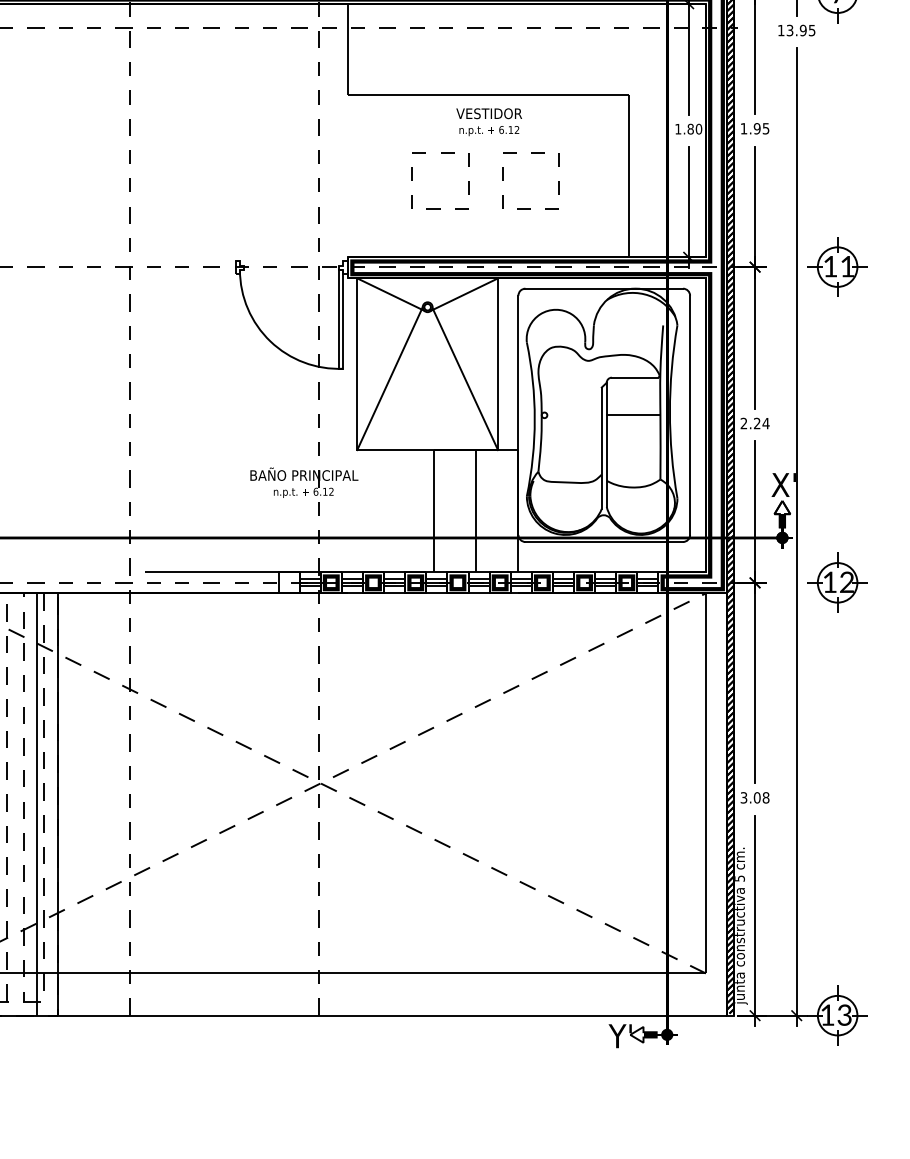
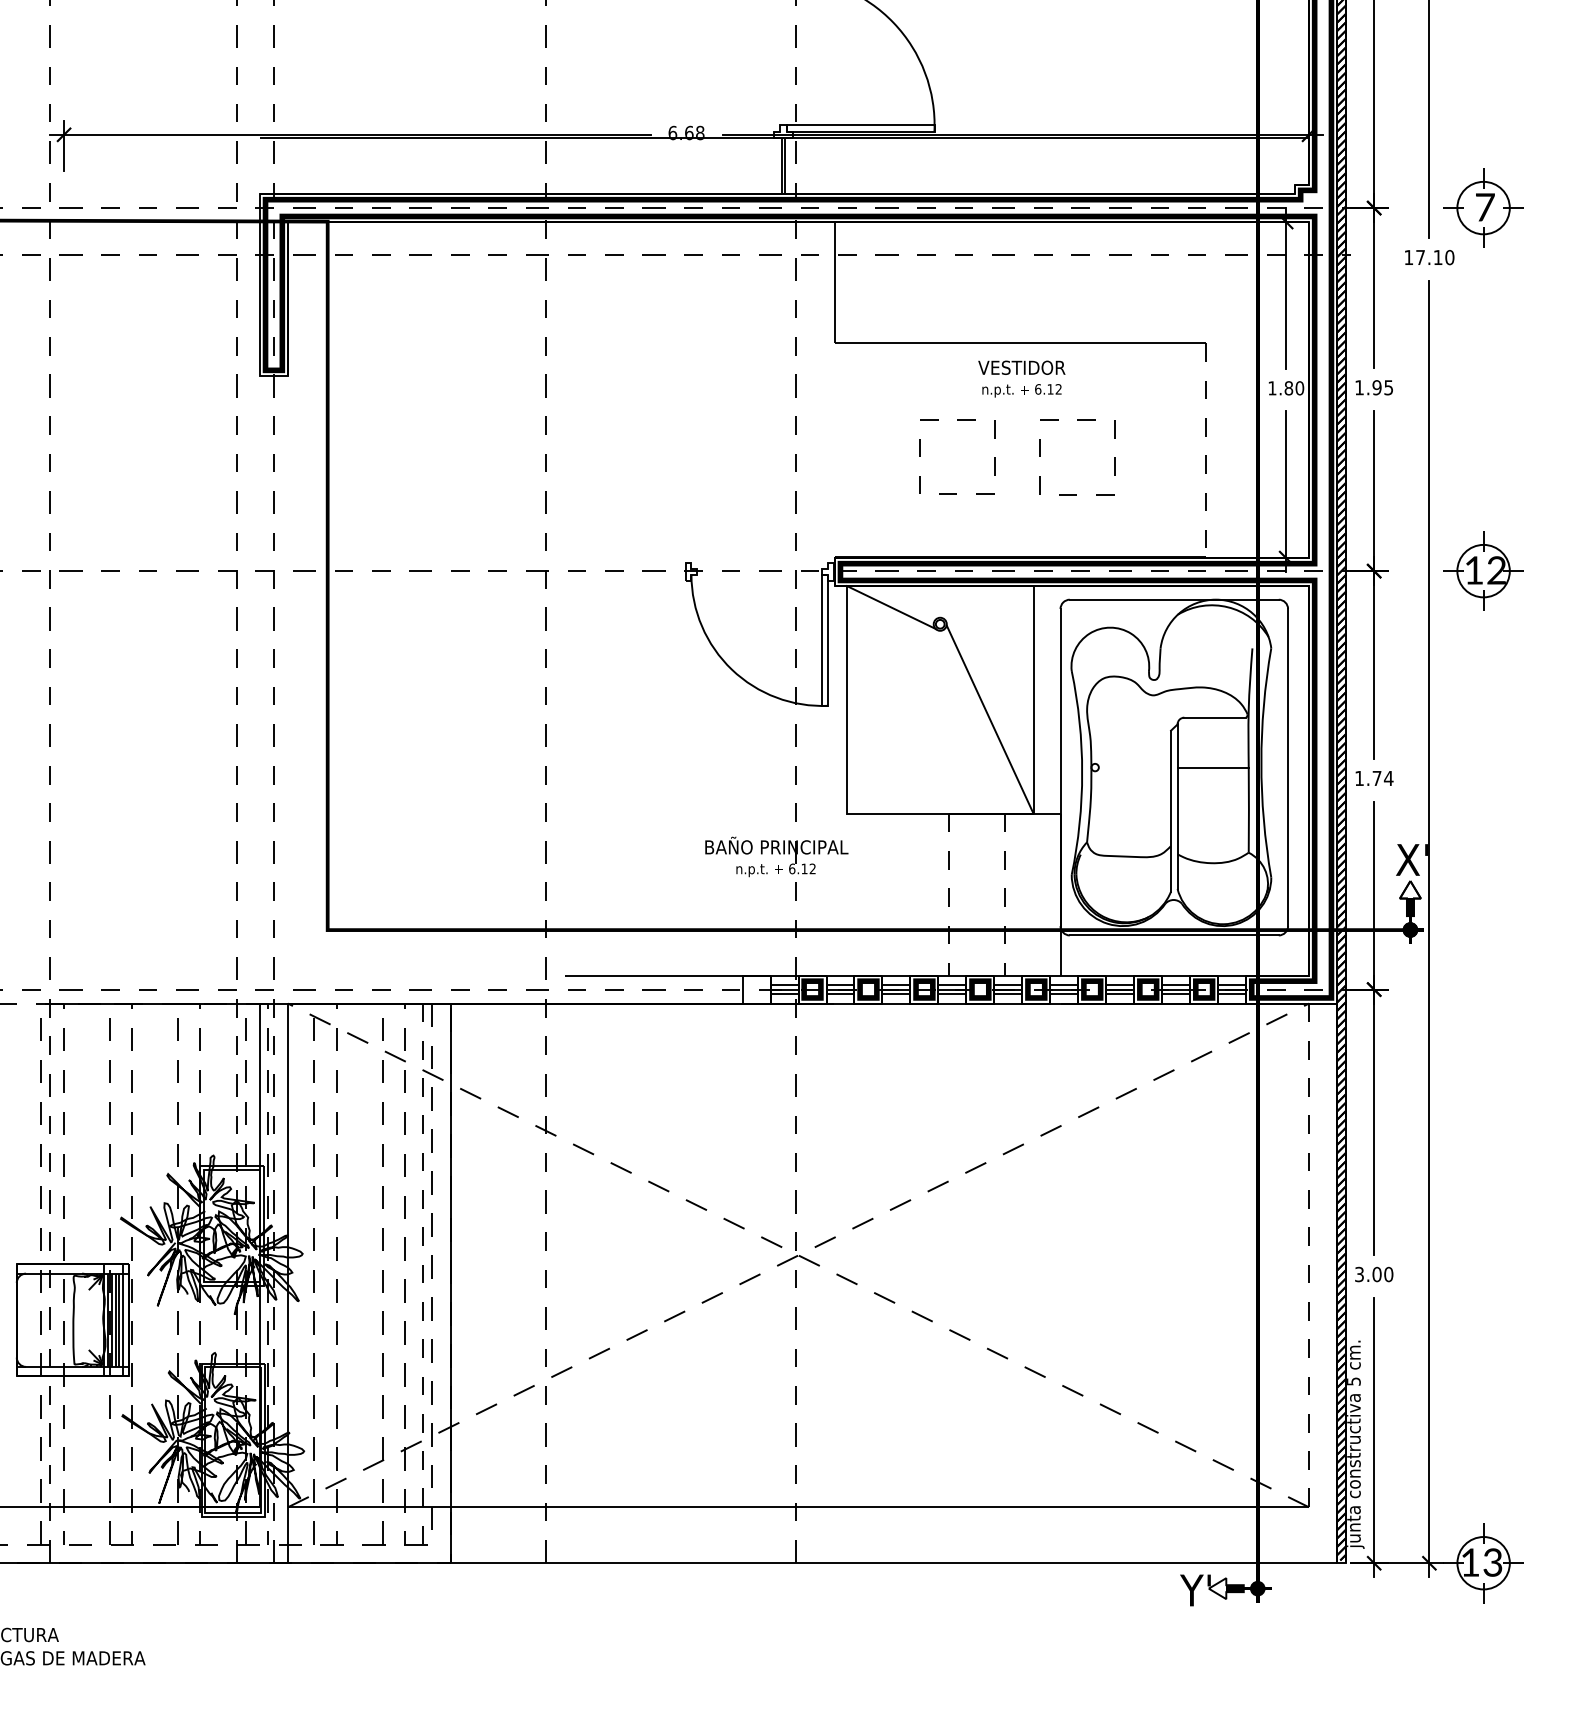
text: (801, 30) -> (1435, 257), 13.95 -> 17.10
line: (628, 176) -> (1206, 450), solid -> dashed
text: (847, 266) -> (1496, 570), 11 -> 12
line: (464, 294) -> (988, 607), removed
line: (390, 378) -> (890, 718), removed
text: (750, 422) -> (1368, 777), 2.24 -> 1.74
line: (433, 511) -> (948, 894), solid -> dashed
line: (476, 511) -> (1004, 894), solid -> dashed
part: (837, 582) -> (1483, 989), removed
line: (706, 783) -> (1309, 1255), solid -> dashed
text: (765, 797) -> (1388, 1274), 3.08 -> 3.00
line: (37, 804) -> (422, 1283), solid -> dashed

